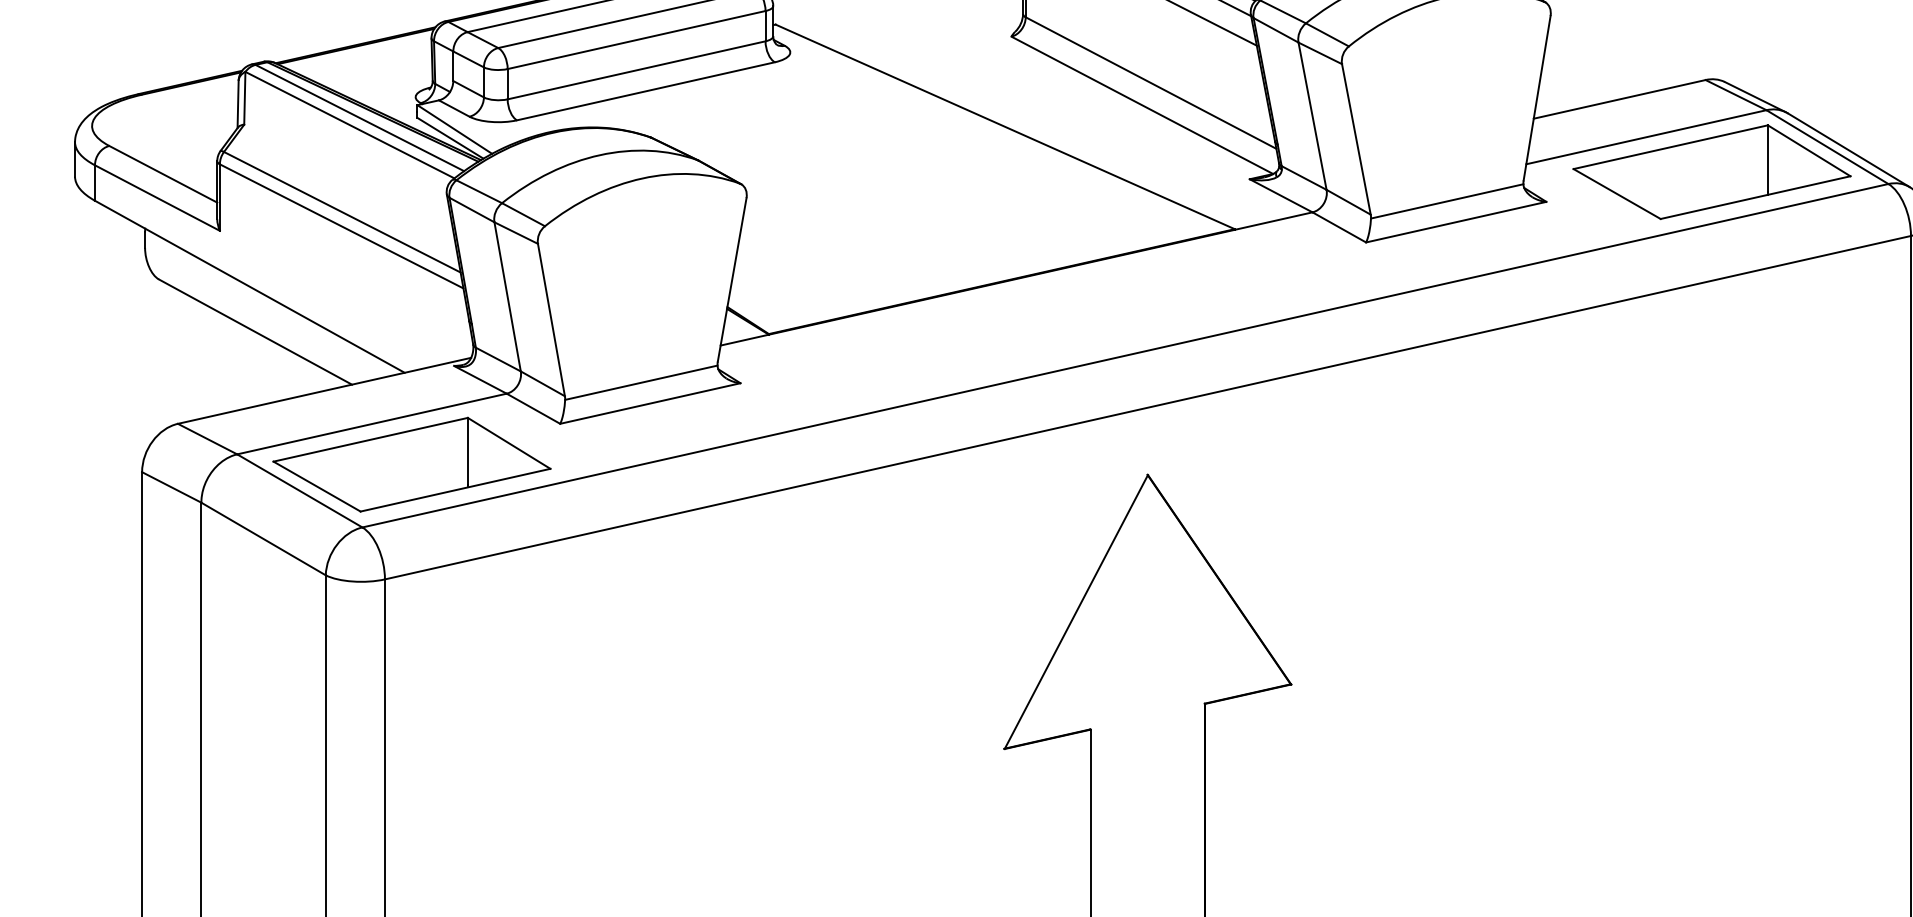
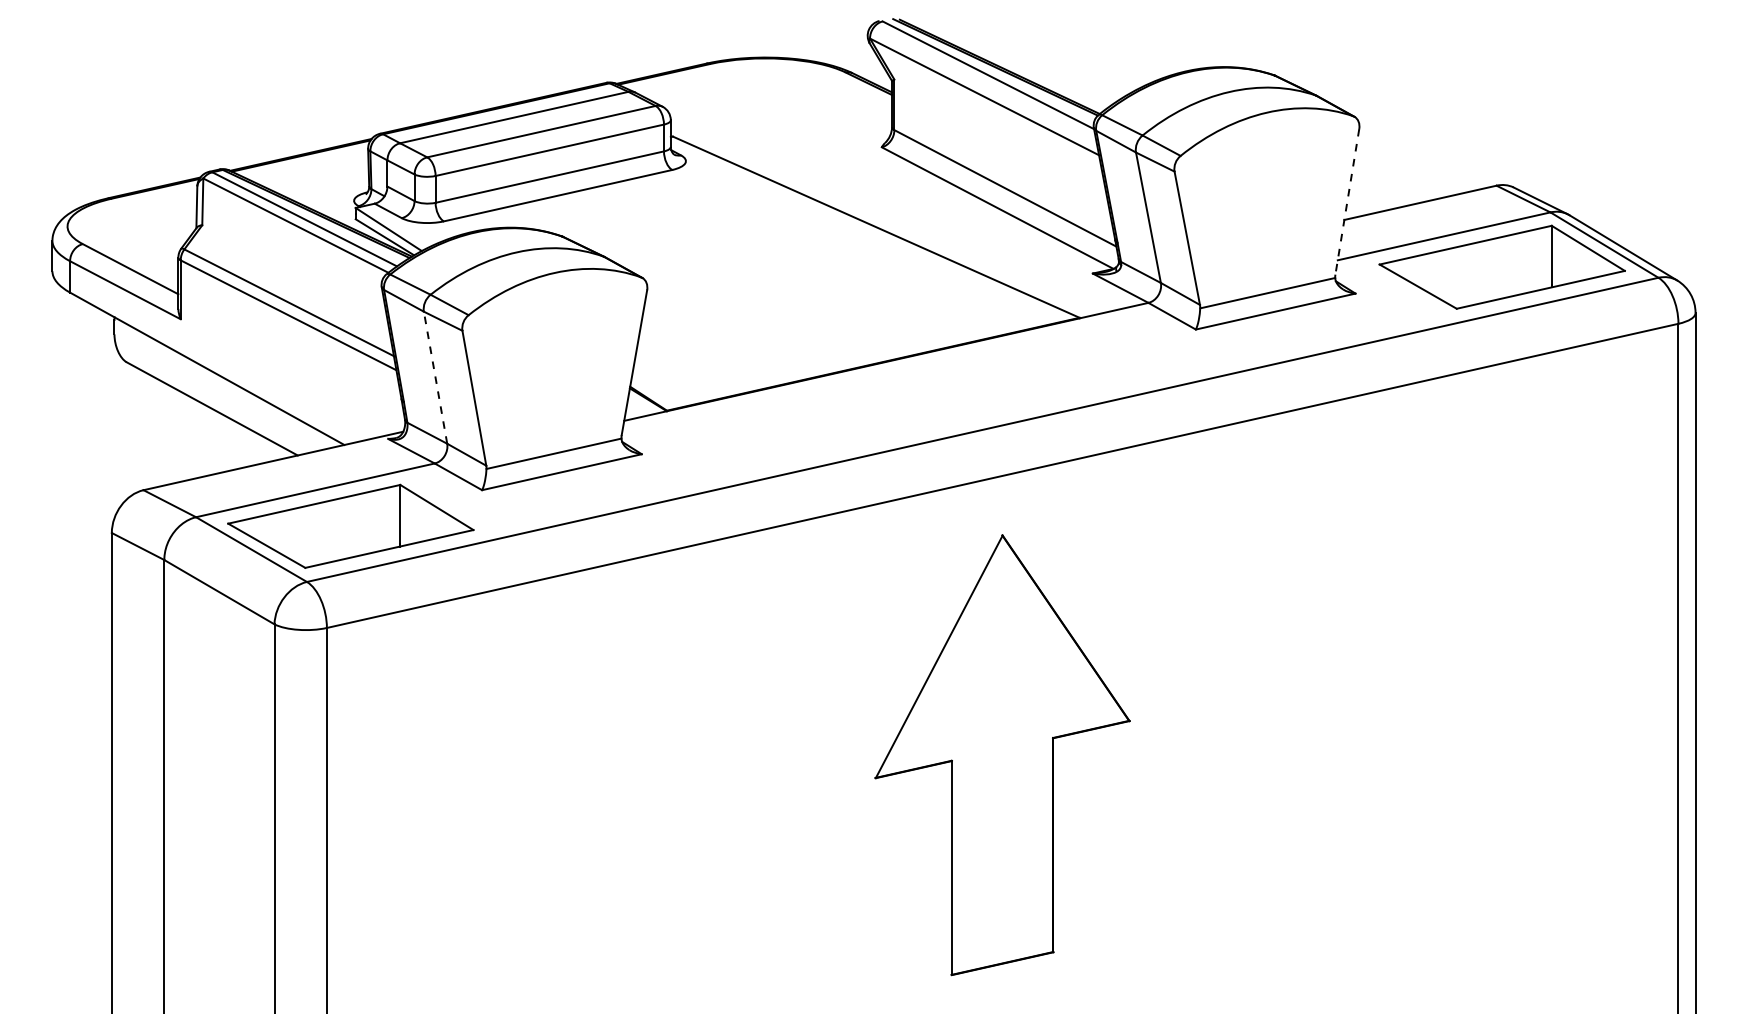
line: (1537, 97) -> (1347, 201), solid -> dashed
line: (507, 296) -> (435, 377), solid -> dashed

